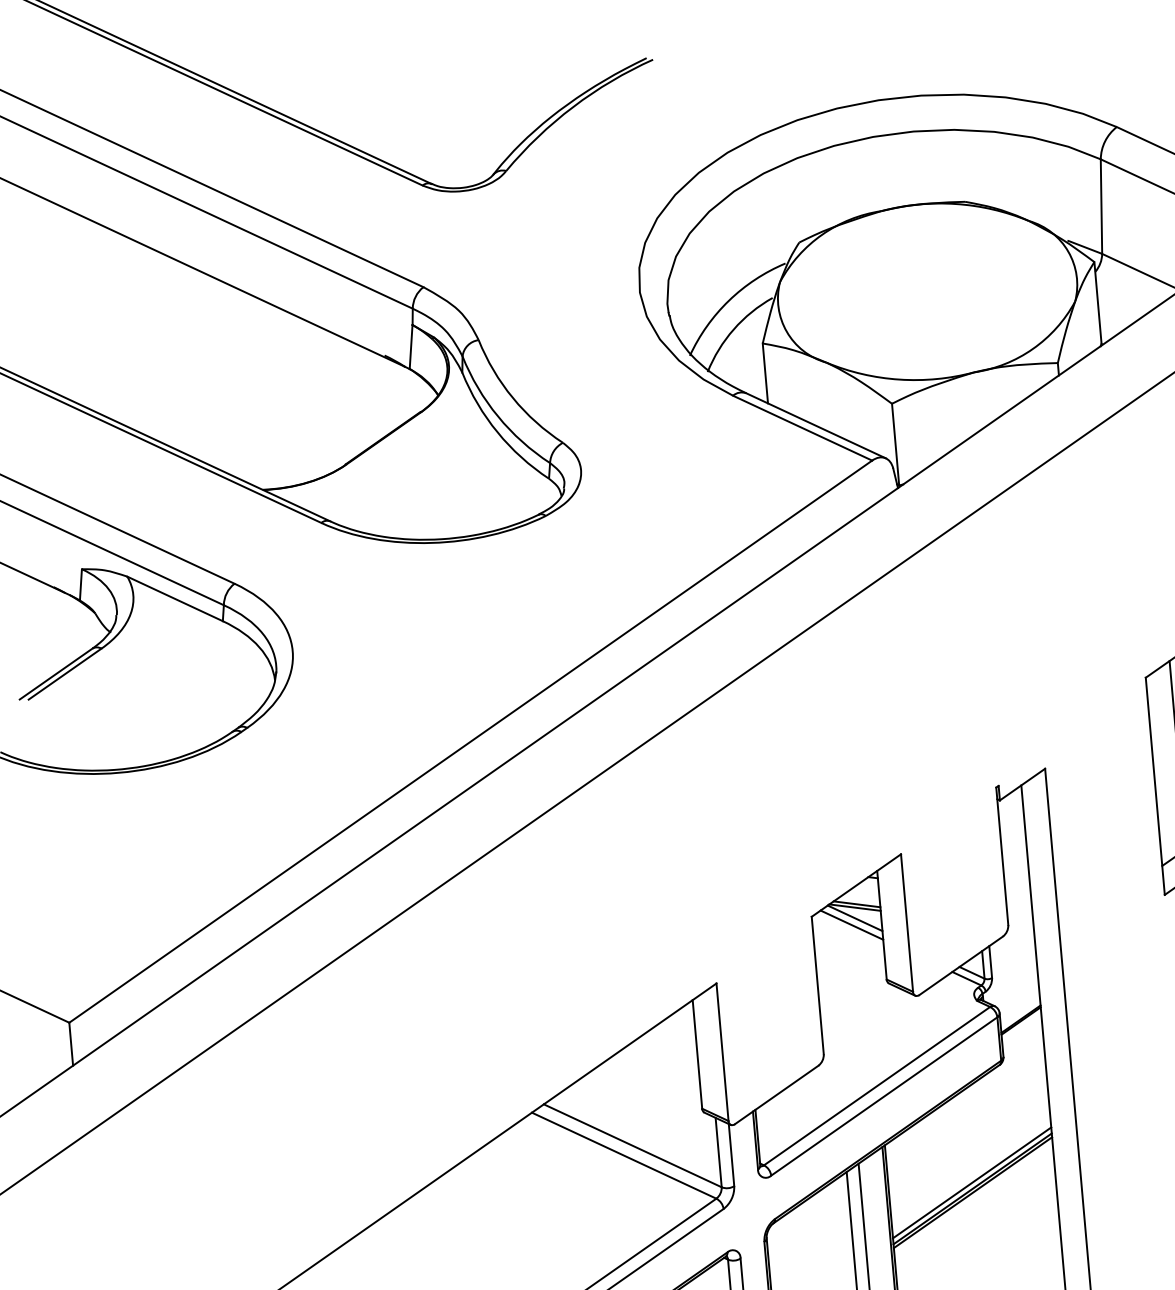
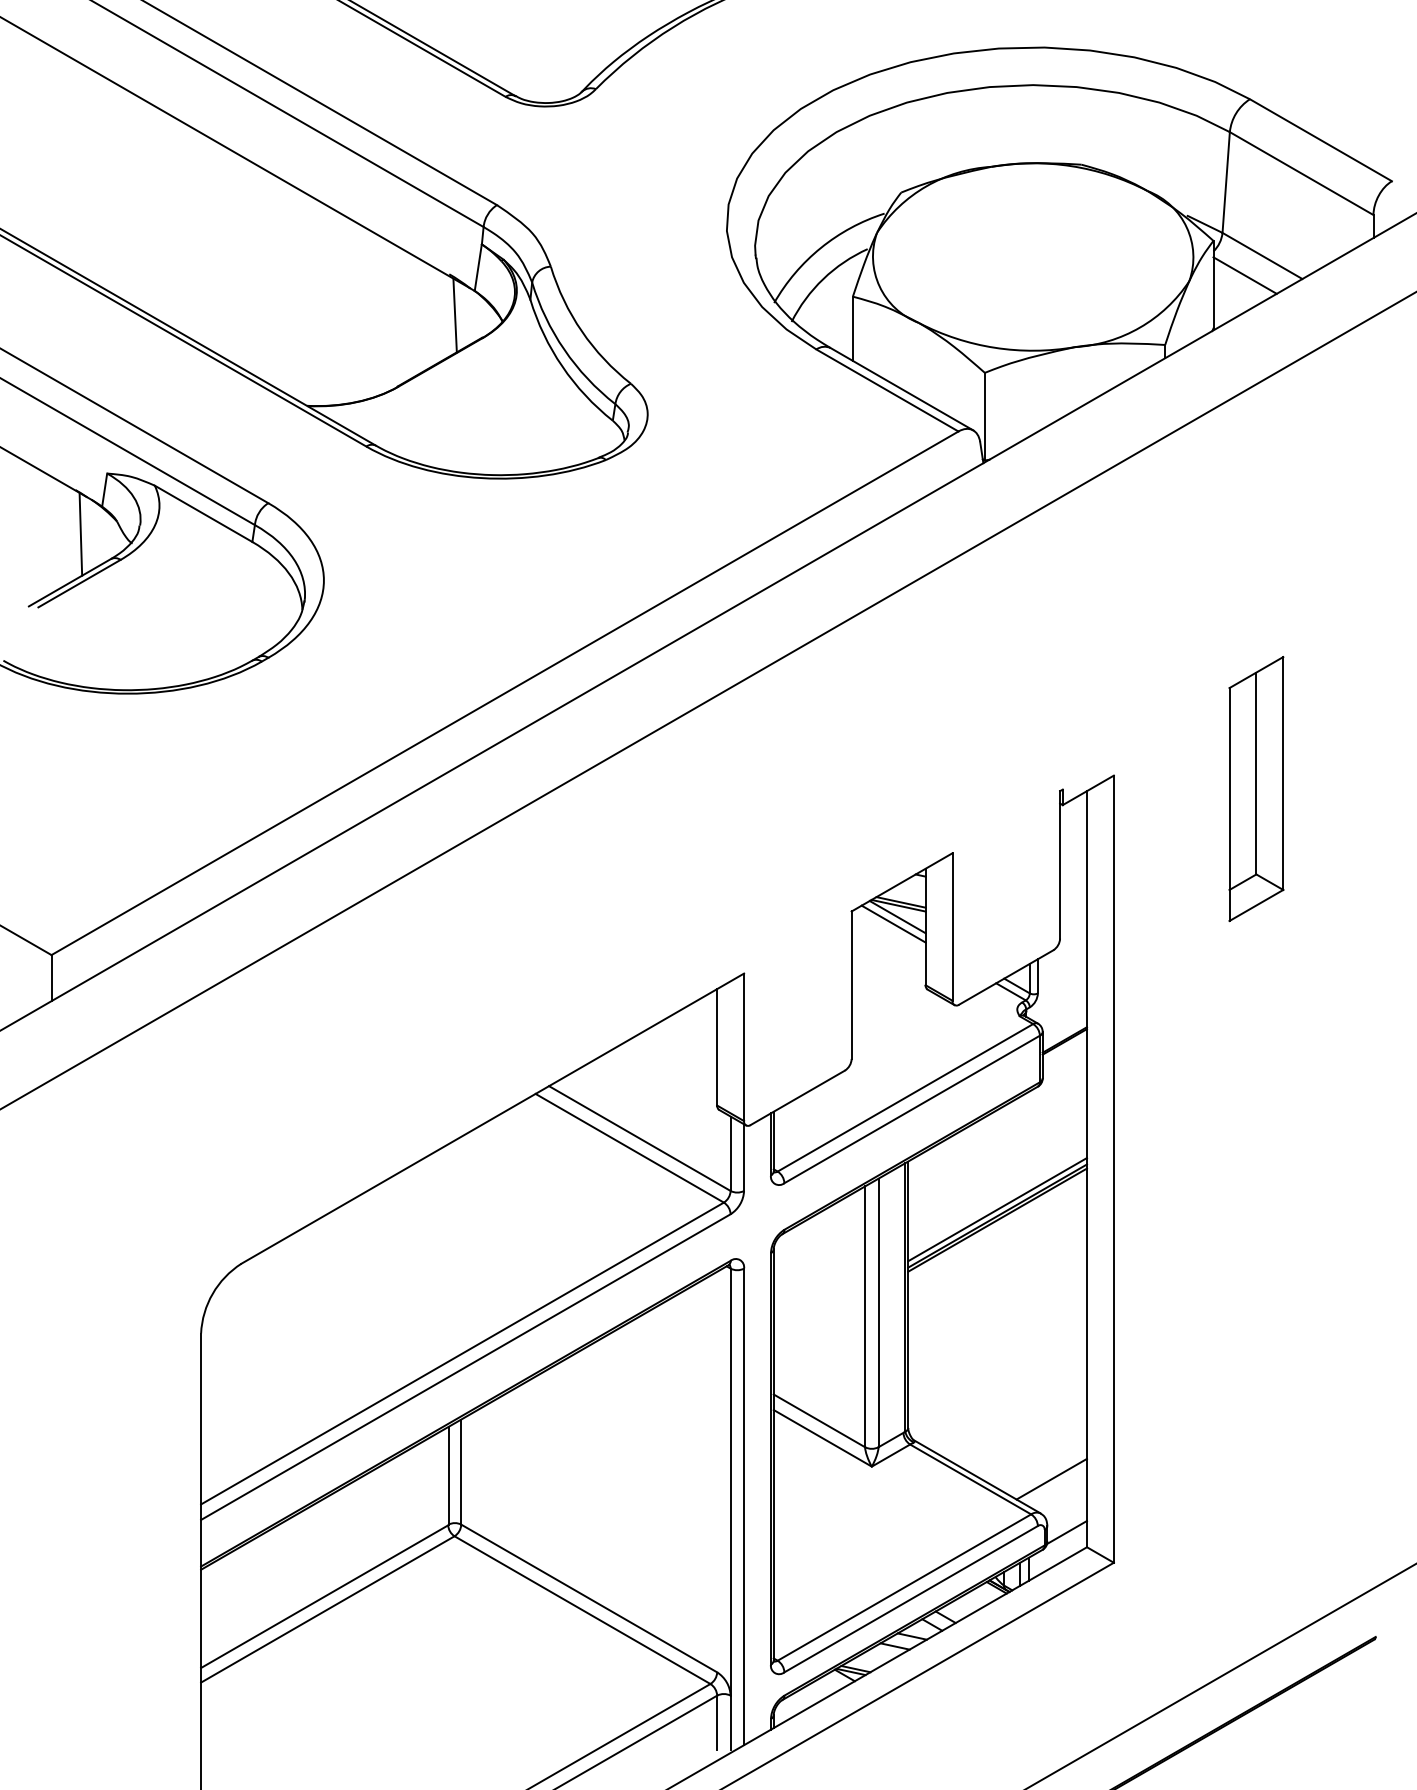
line: (1126, 291) -> (1244, 275), added
line: (392, 393) -> (454, 315), added
line: (61, 627) -> (80, 533), added

